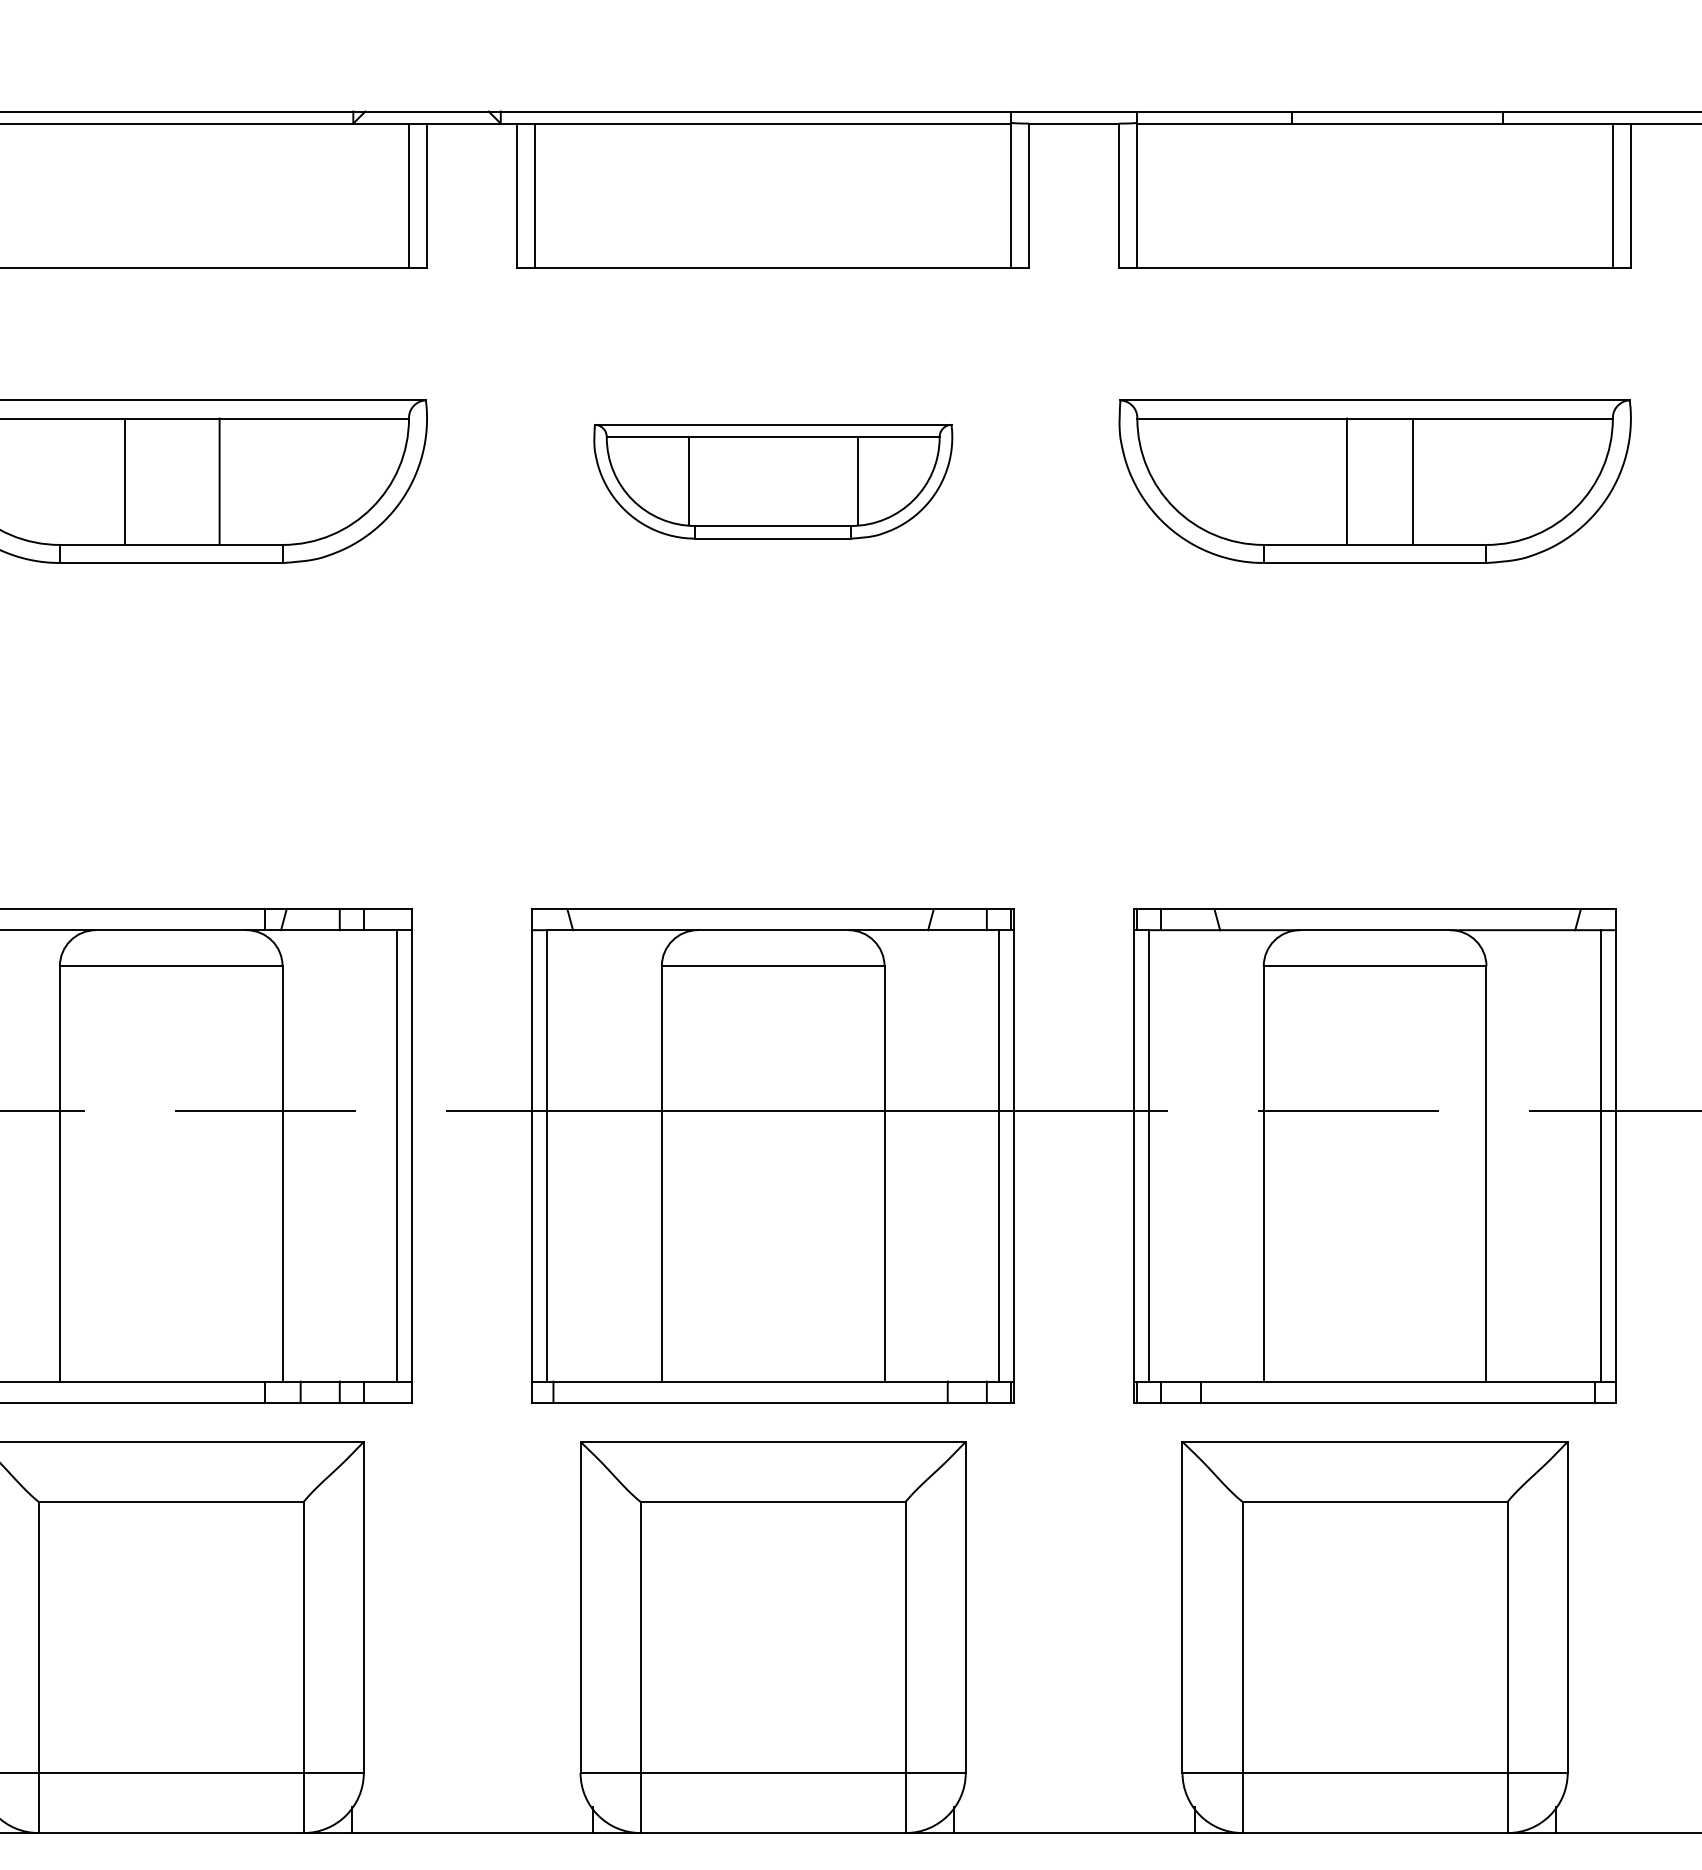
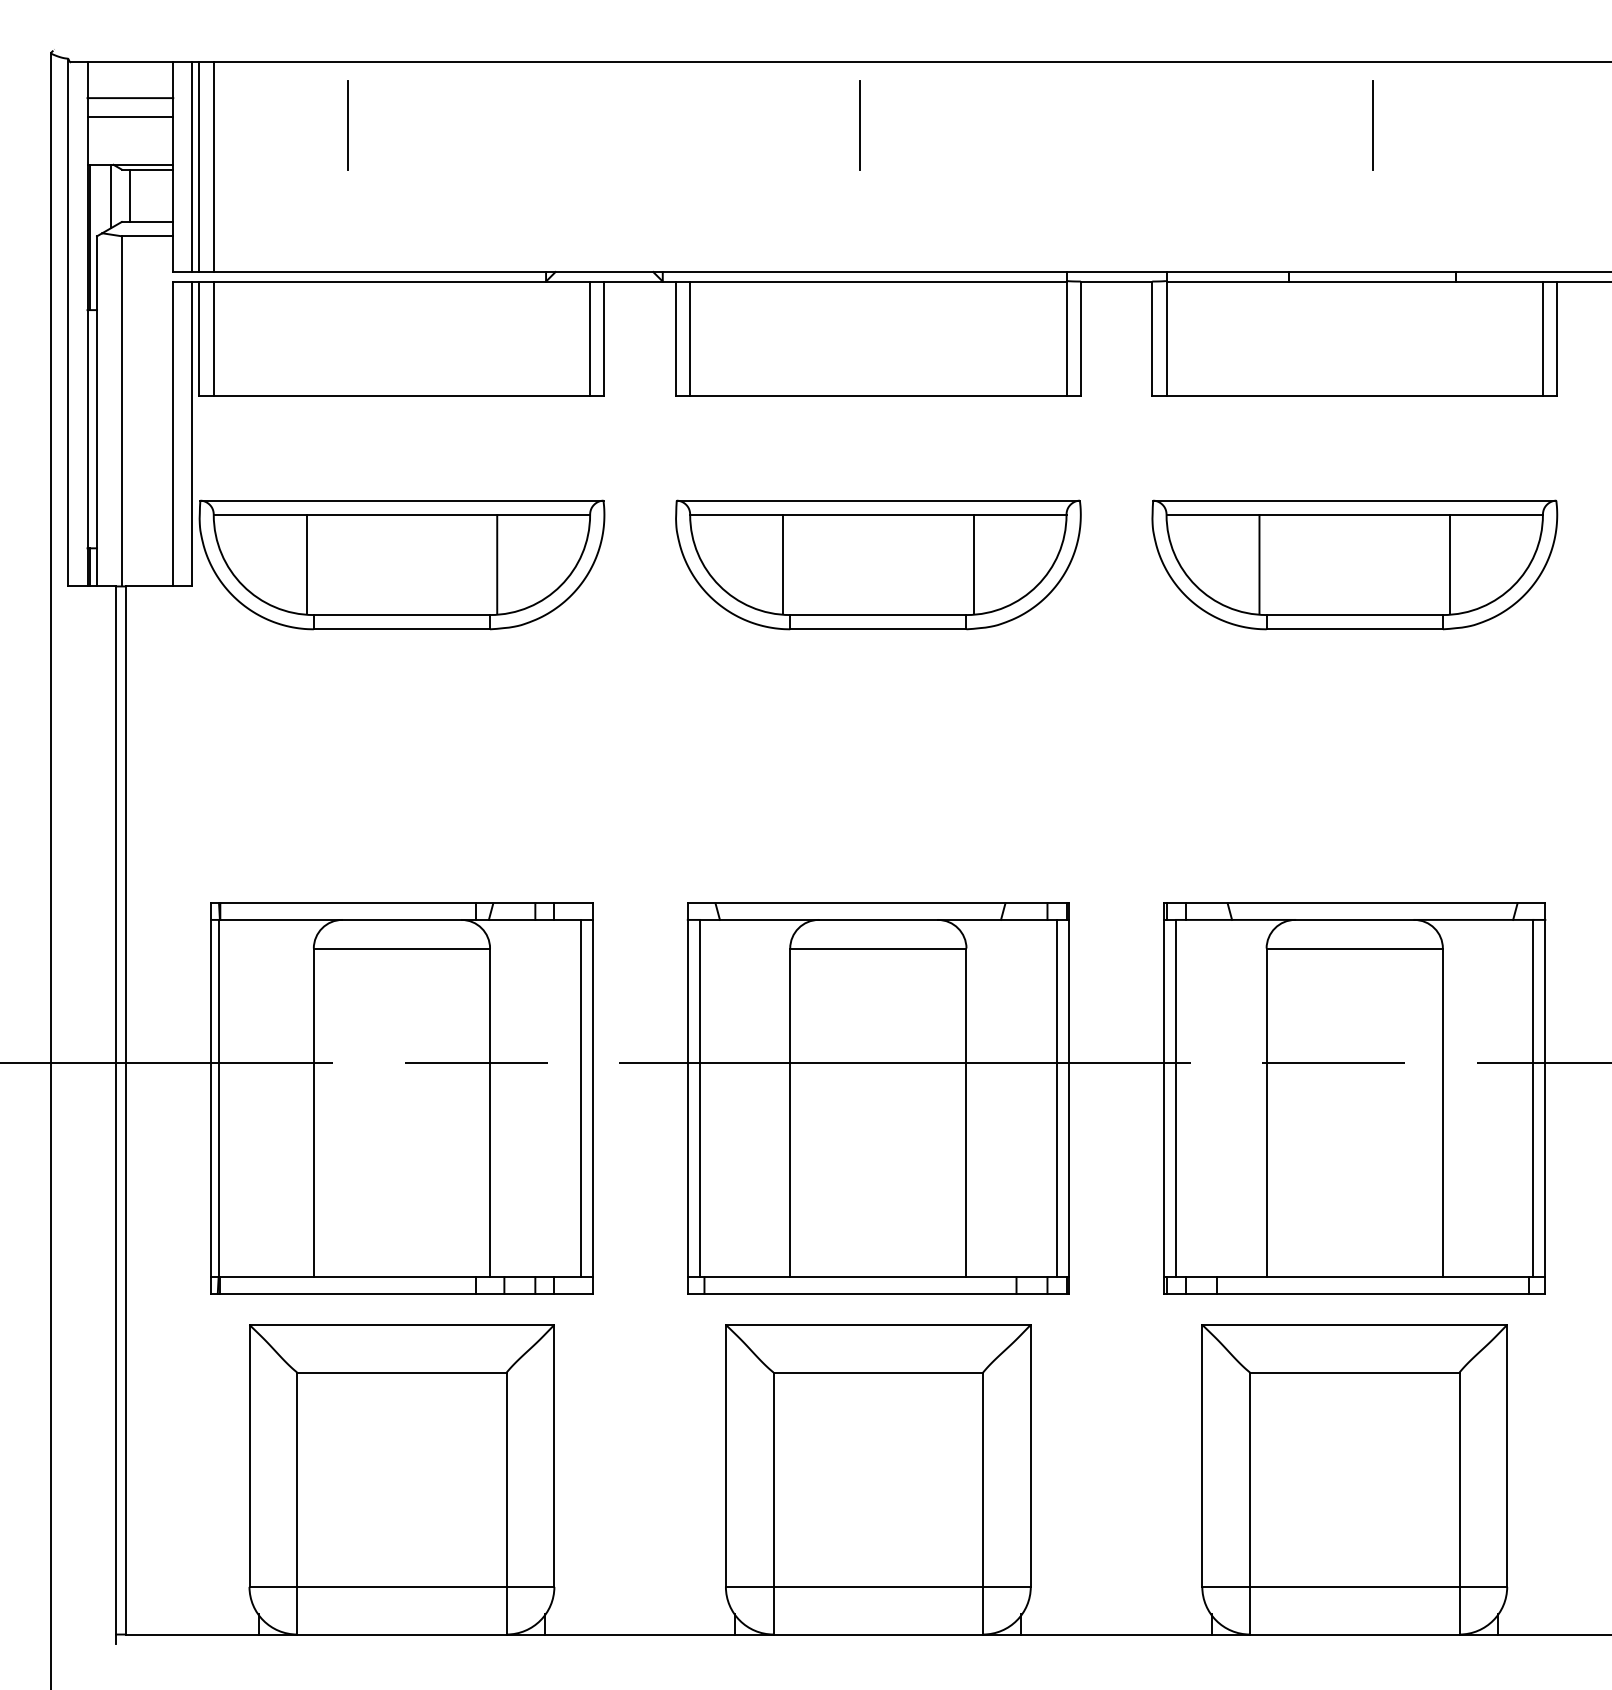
line: (125, 479) -> (306, 563), moved
line: (219, 479) -> (497, 563), moved
line: (1346, 479) -> (1259, 563), moved
line: (1413, 479) -> (1450, 563), moved
part: (773, 481) -> (878, 564), size x1.43

